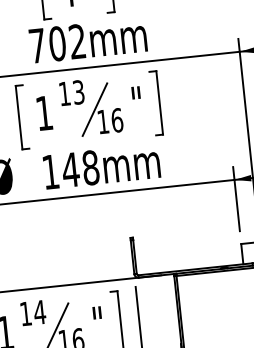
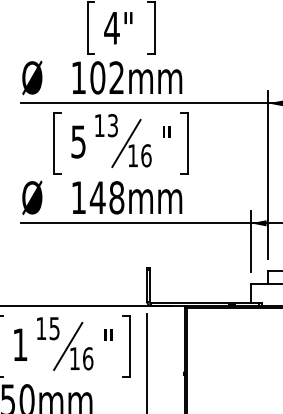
text: (37, 45) -> (78, 77), 702mm -> 102mm
text: (44, 112) -> (78, 141), 1 -> 5
text: (39, 312) -> (54, 328), 14 -> 15

